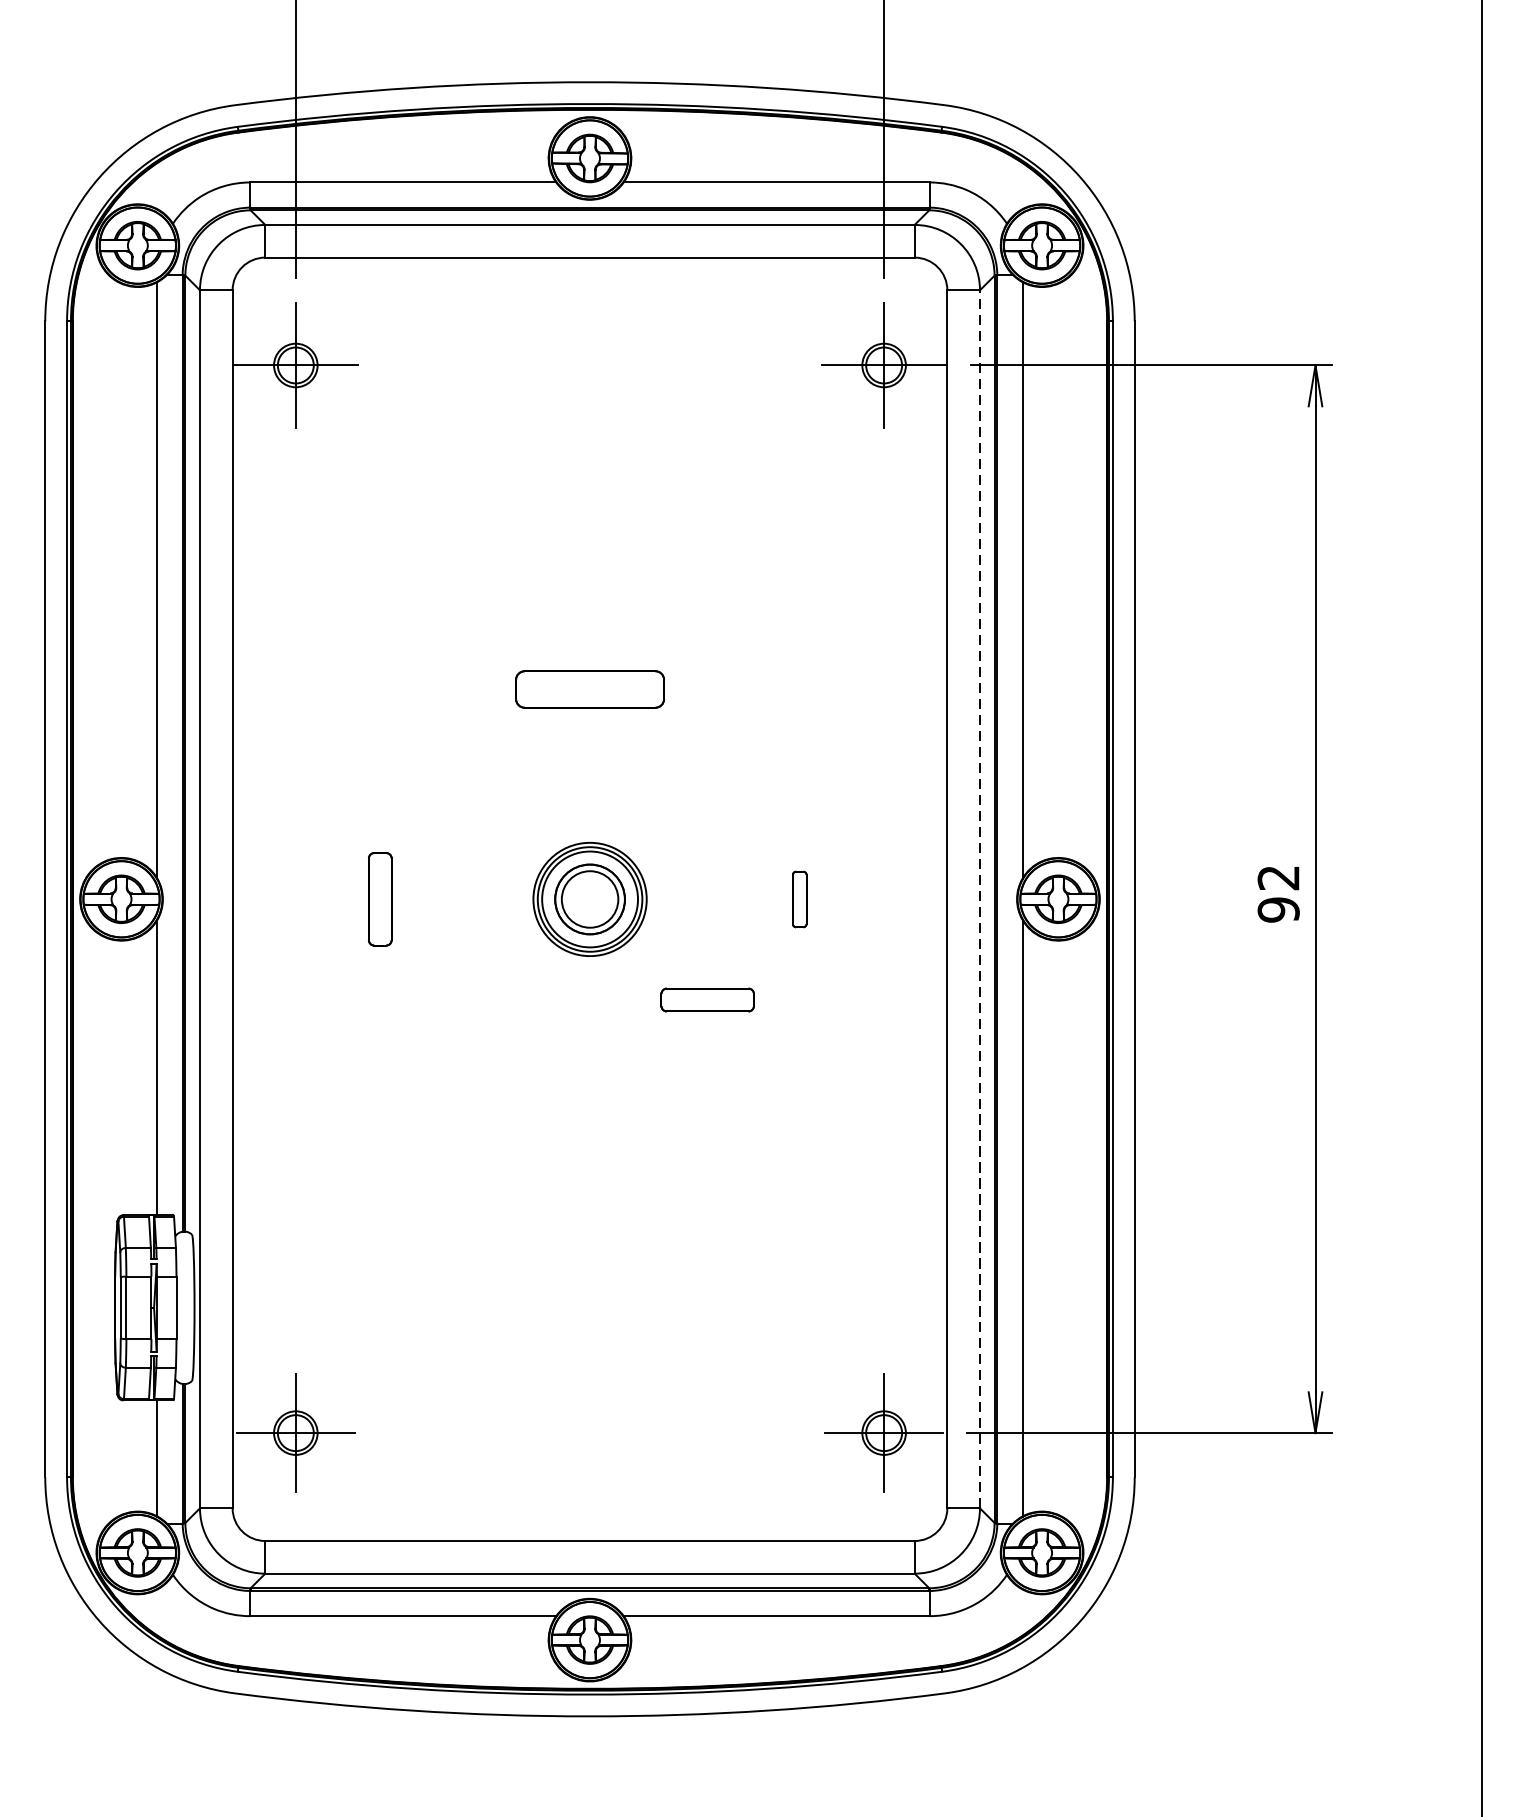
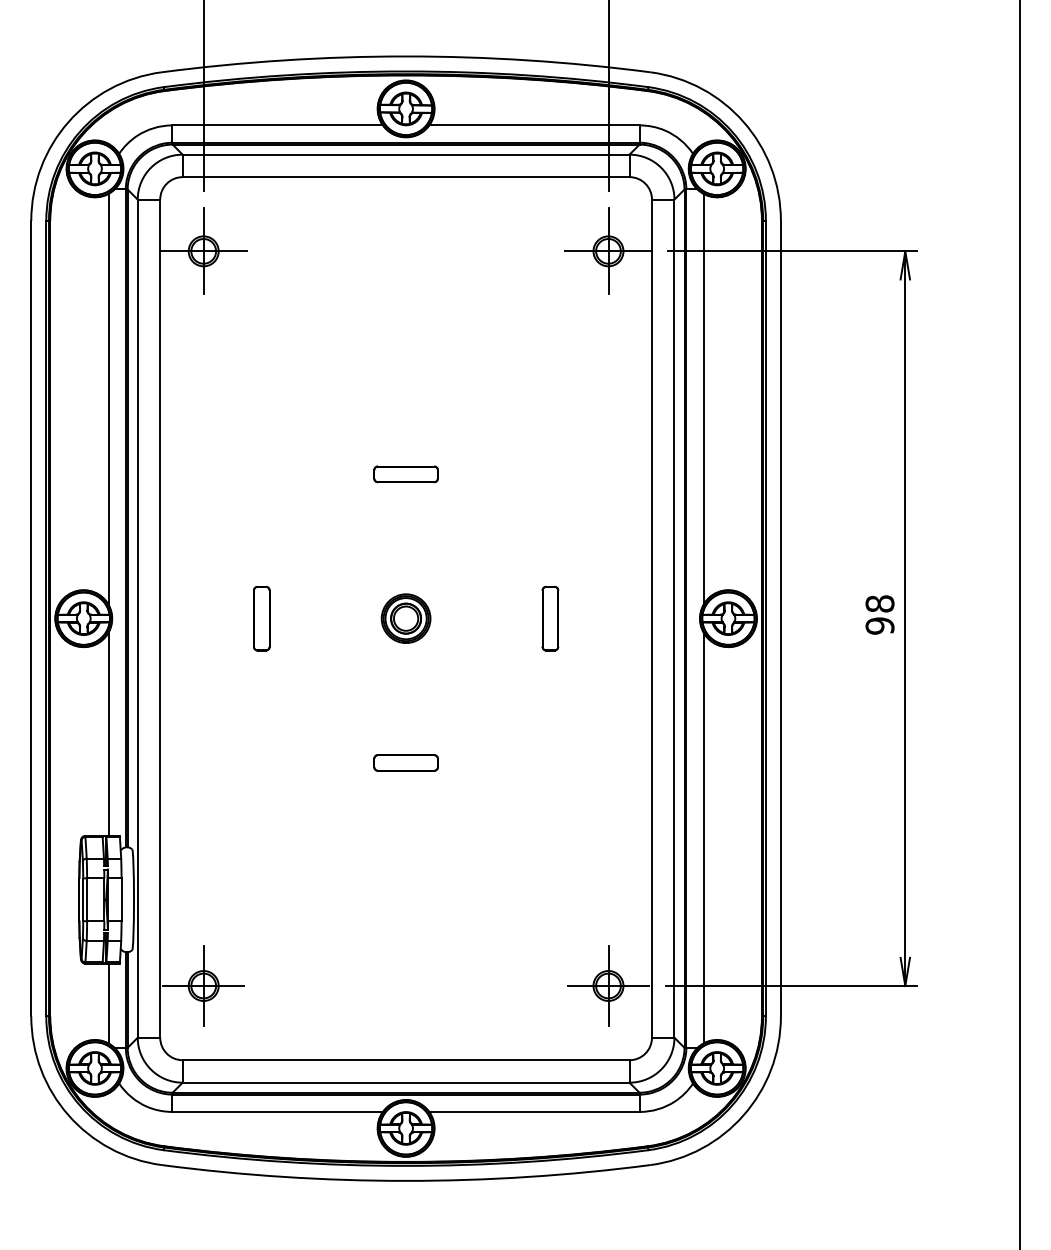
part: (589, 689) -> (405, 474), size x0.62
text: (1277, 877) -> (879, 603), 92 -> 98
part: (589, 899) -> (405, 618), size x0.62
part: (799, 899) -> (550, 618), size x1.67
line: (980, 899) -> (674, 618), dashed -> solid
part: (706, 999) -> (405, 762), moved

